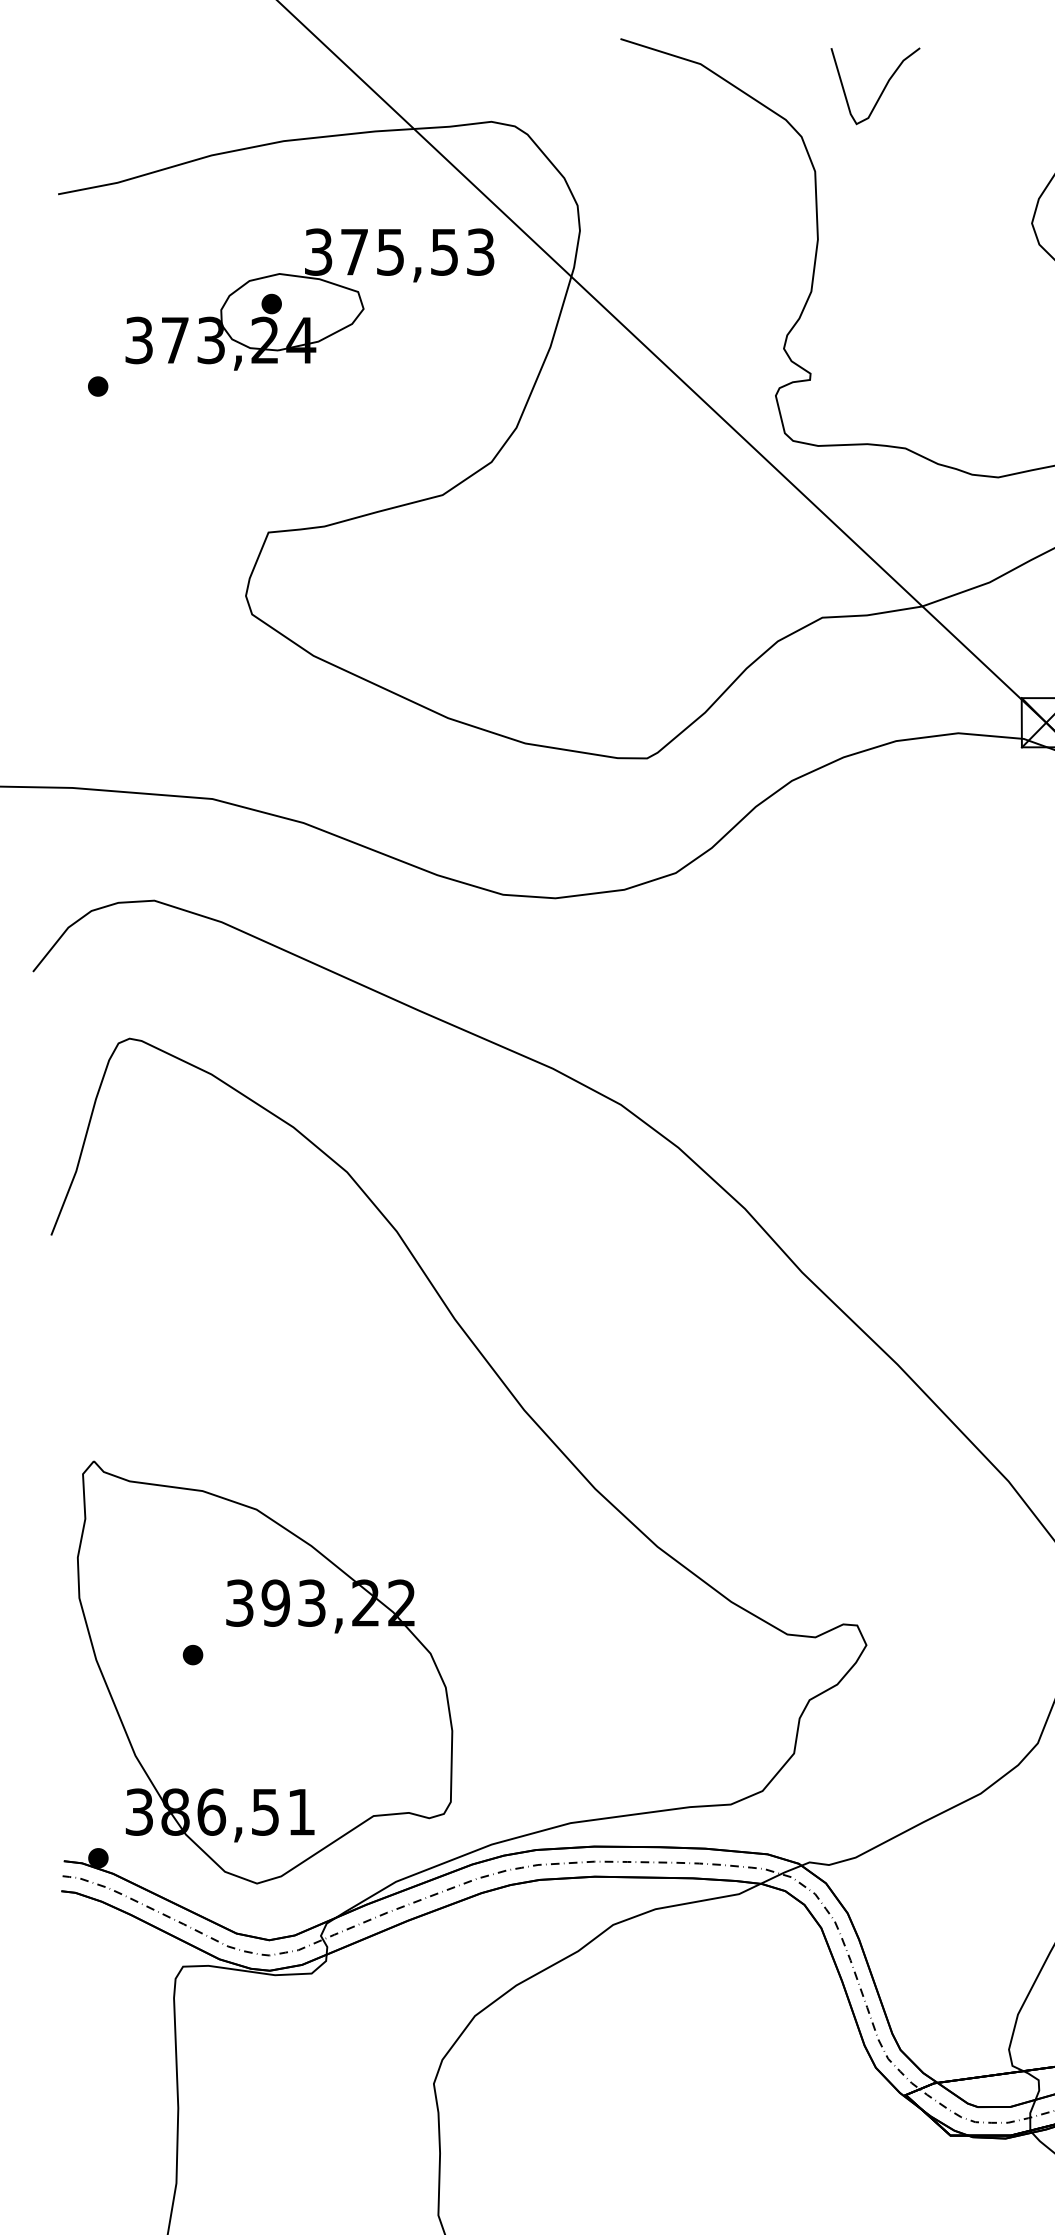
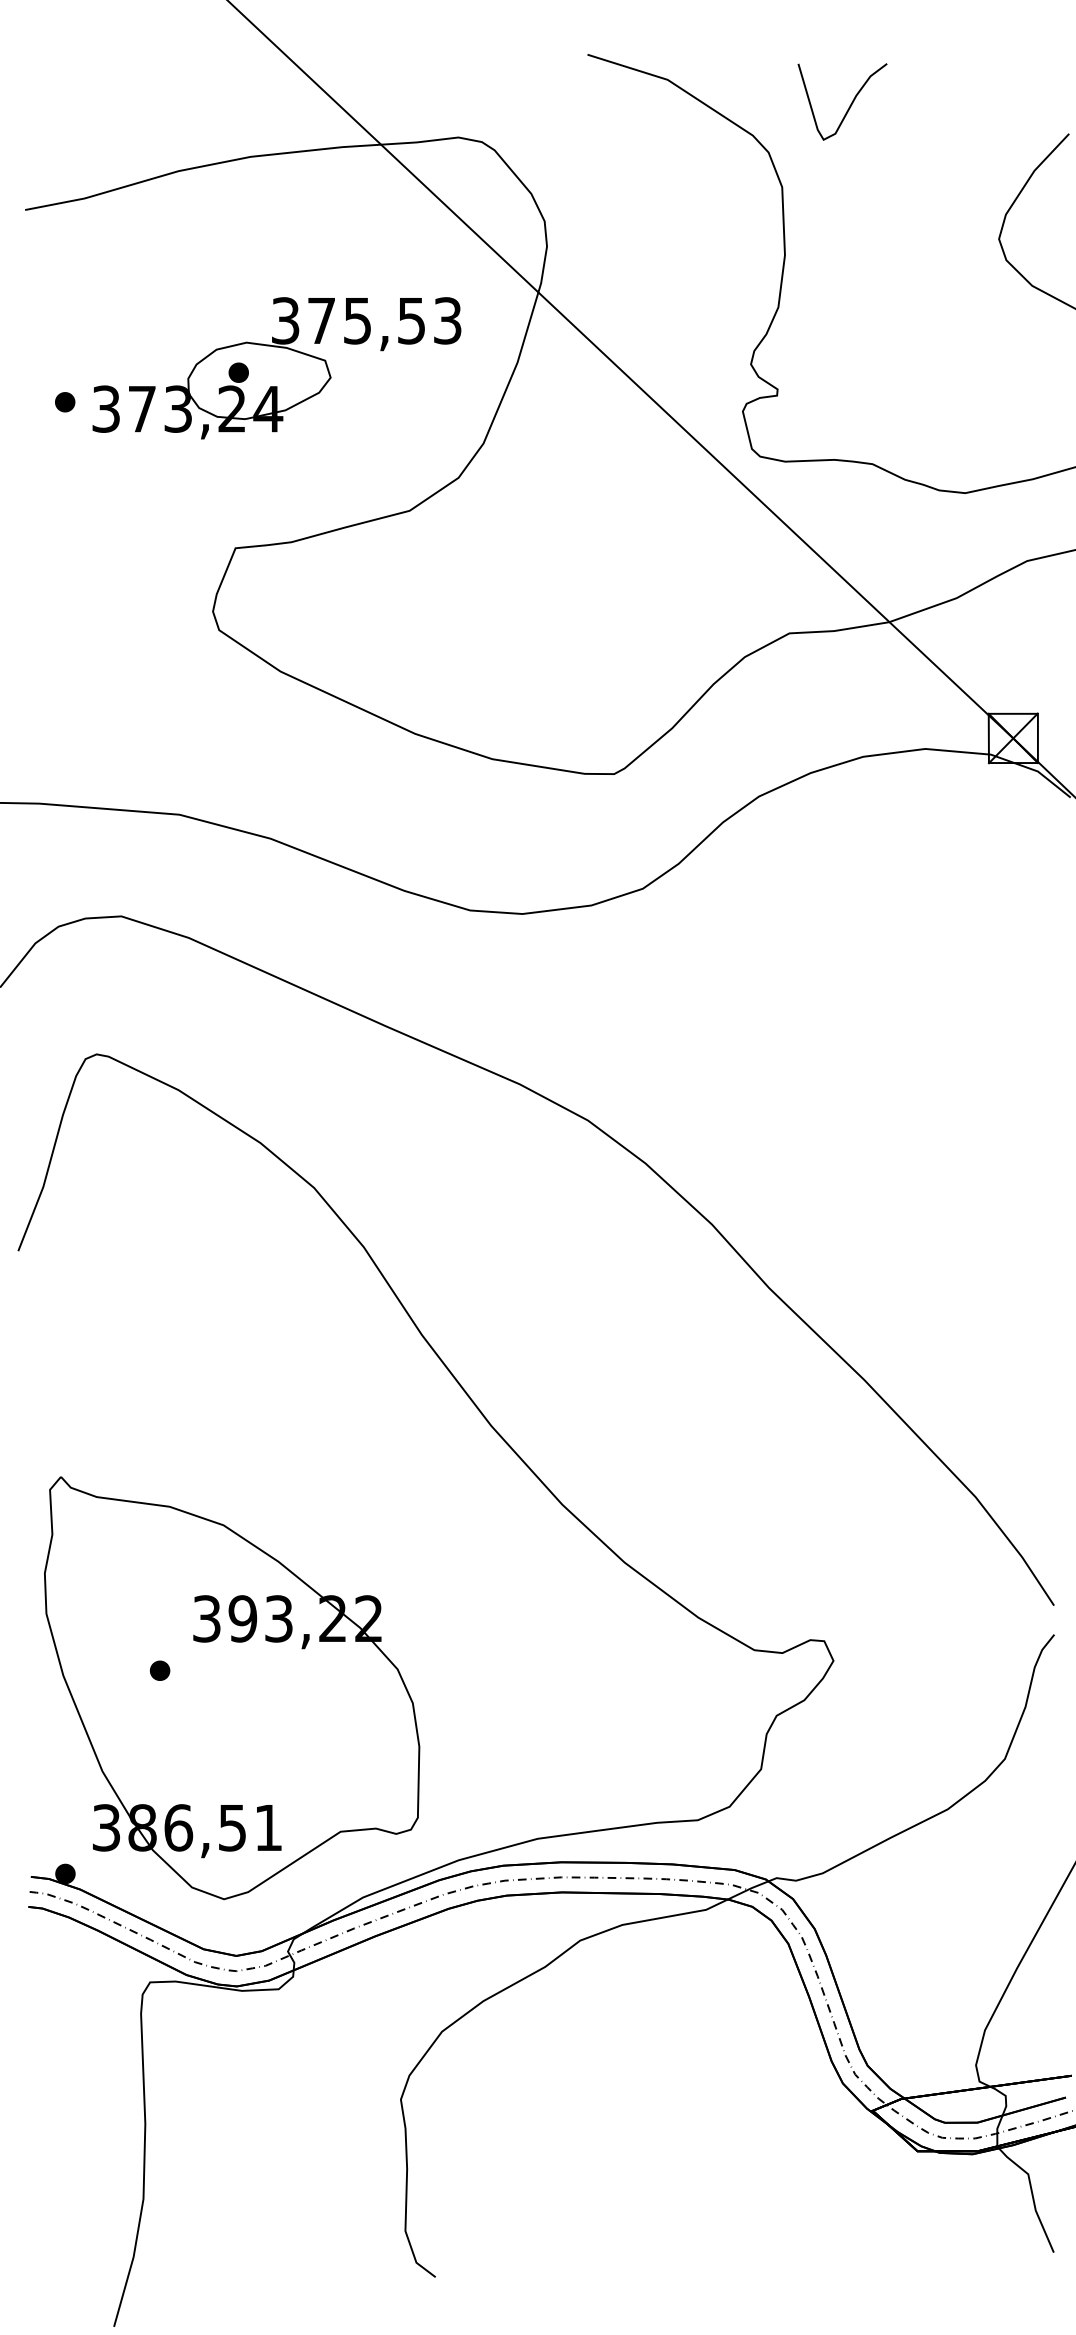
part: (309, 299) -> (276, 368), moved

